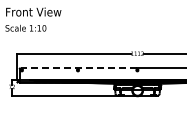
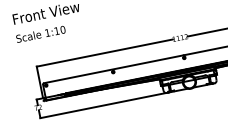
line: (78, 68) -> (113, 69), dashed -> solid

